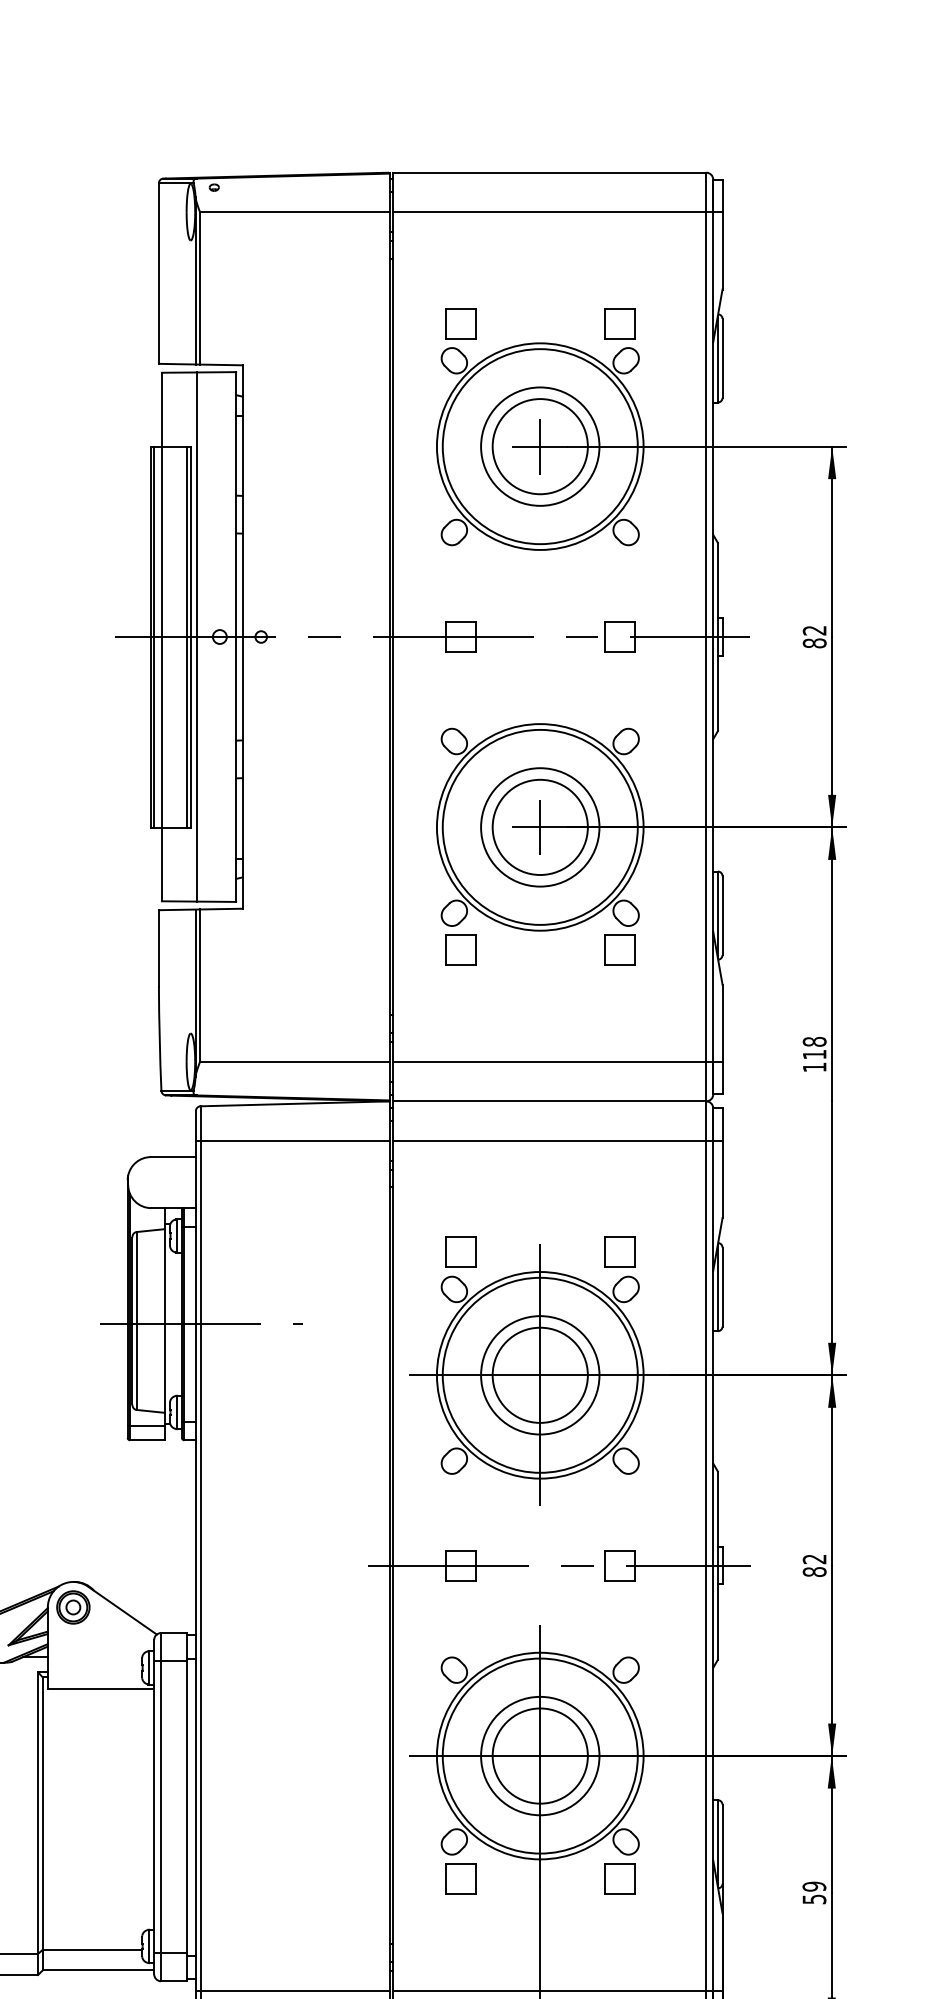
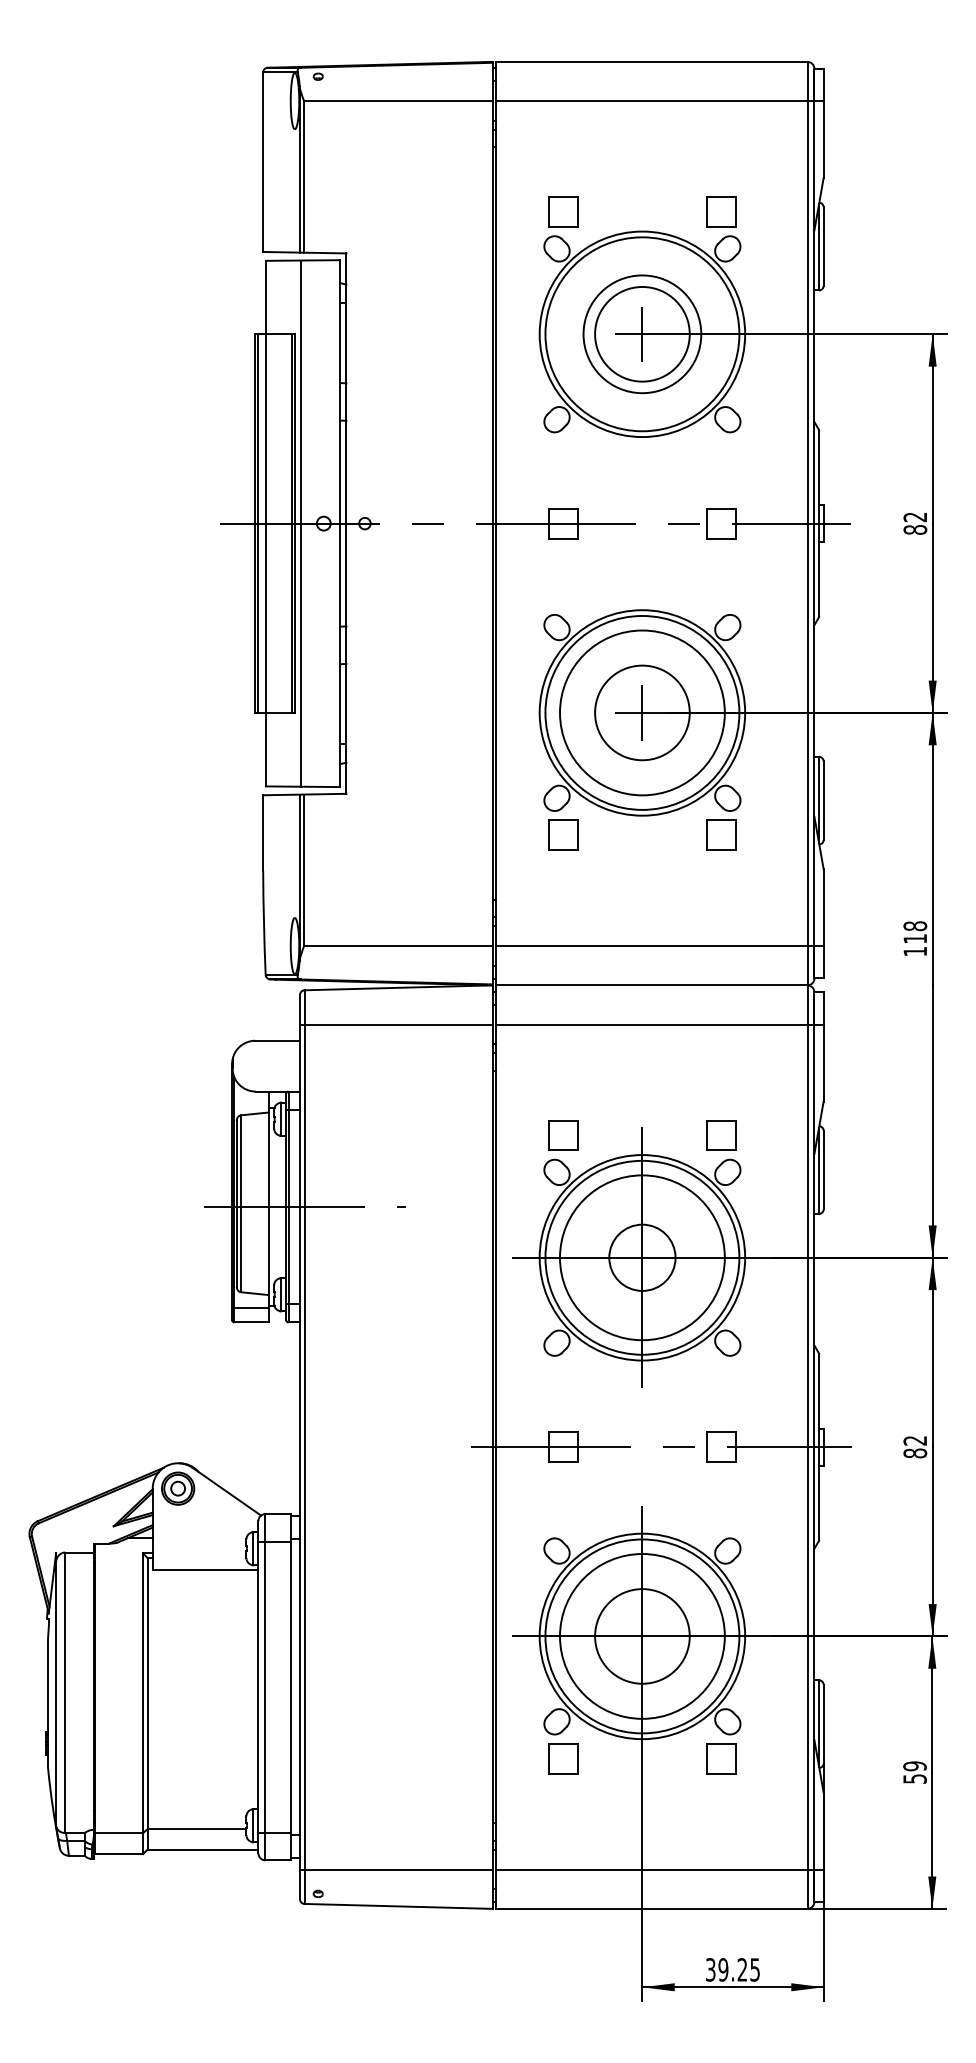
circle: (540, 826) -> (642, 712), size x1.4
circle: (540, 1375) -> (642, 1257), size x0.7
circle: (540, 1375) -> (642, 1257), size x1.4
circle: (540, 1756) -> (642, 1636), size x1.4

